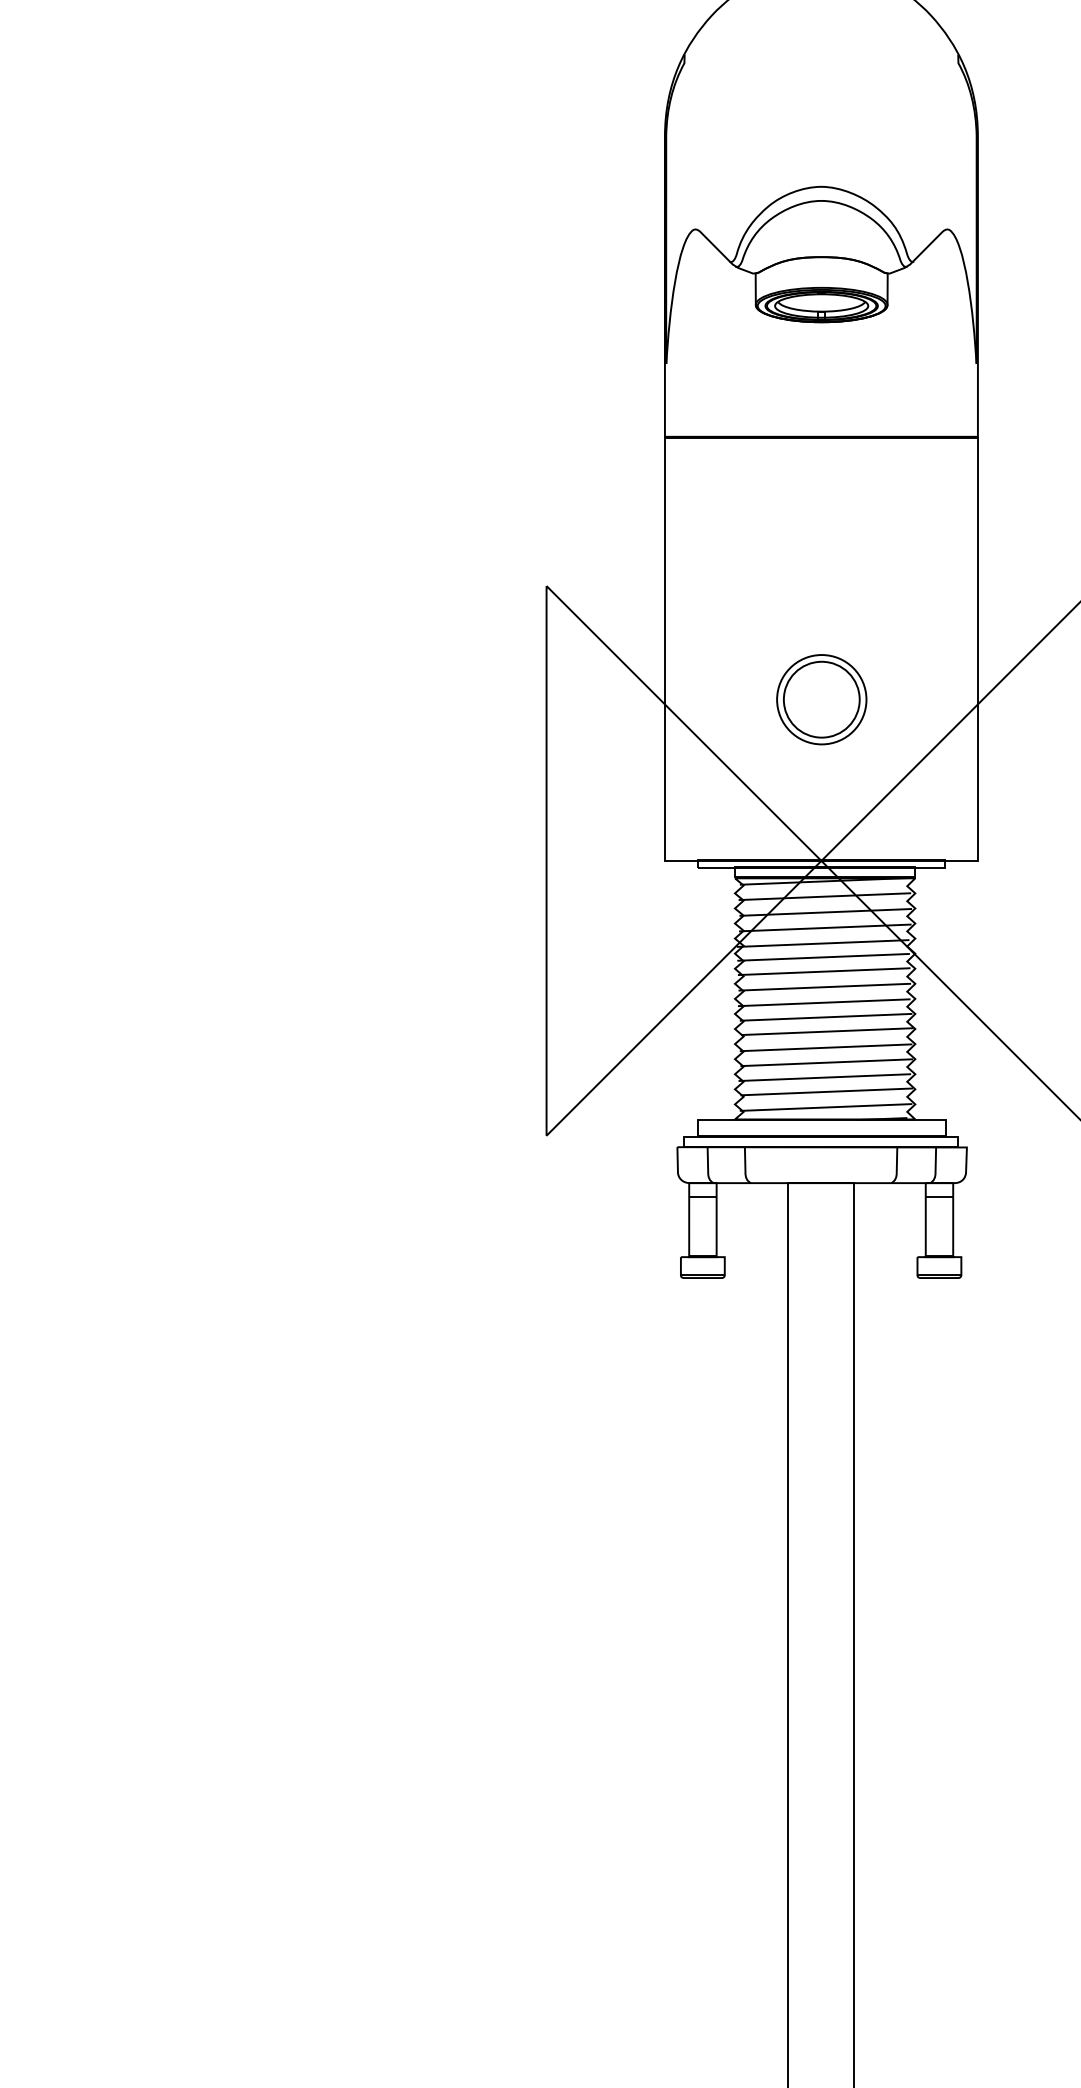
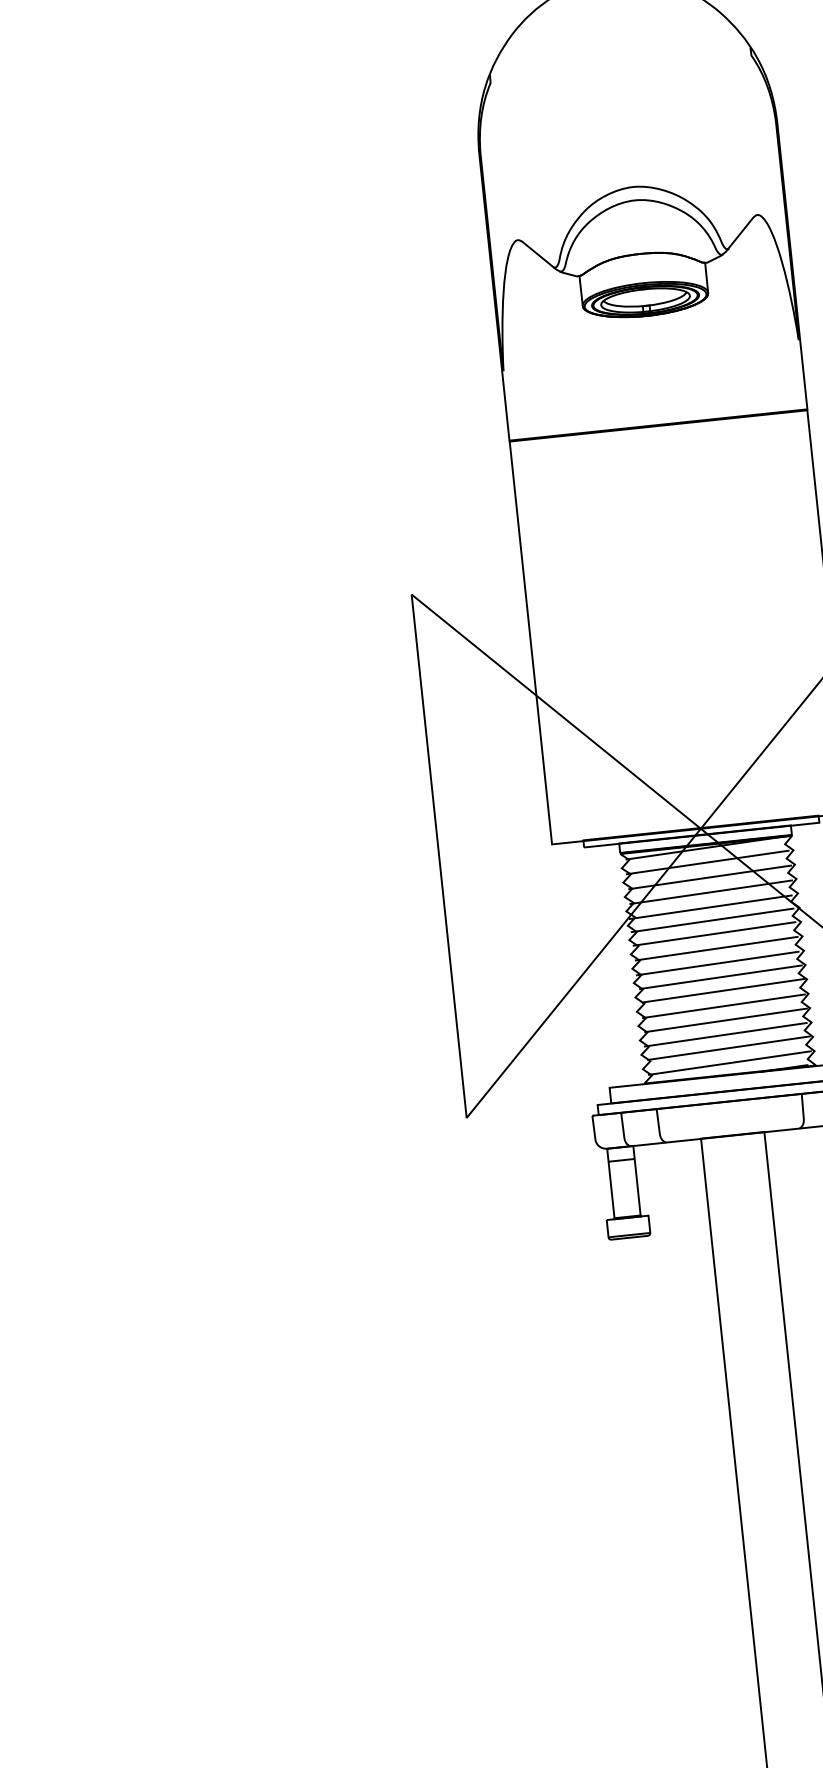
part: (821, 699) -> (684, 675), removed

